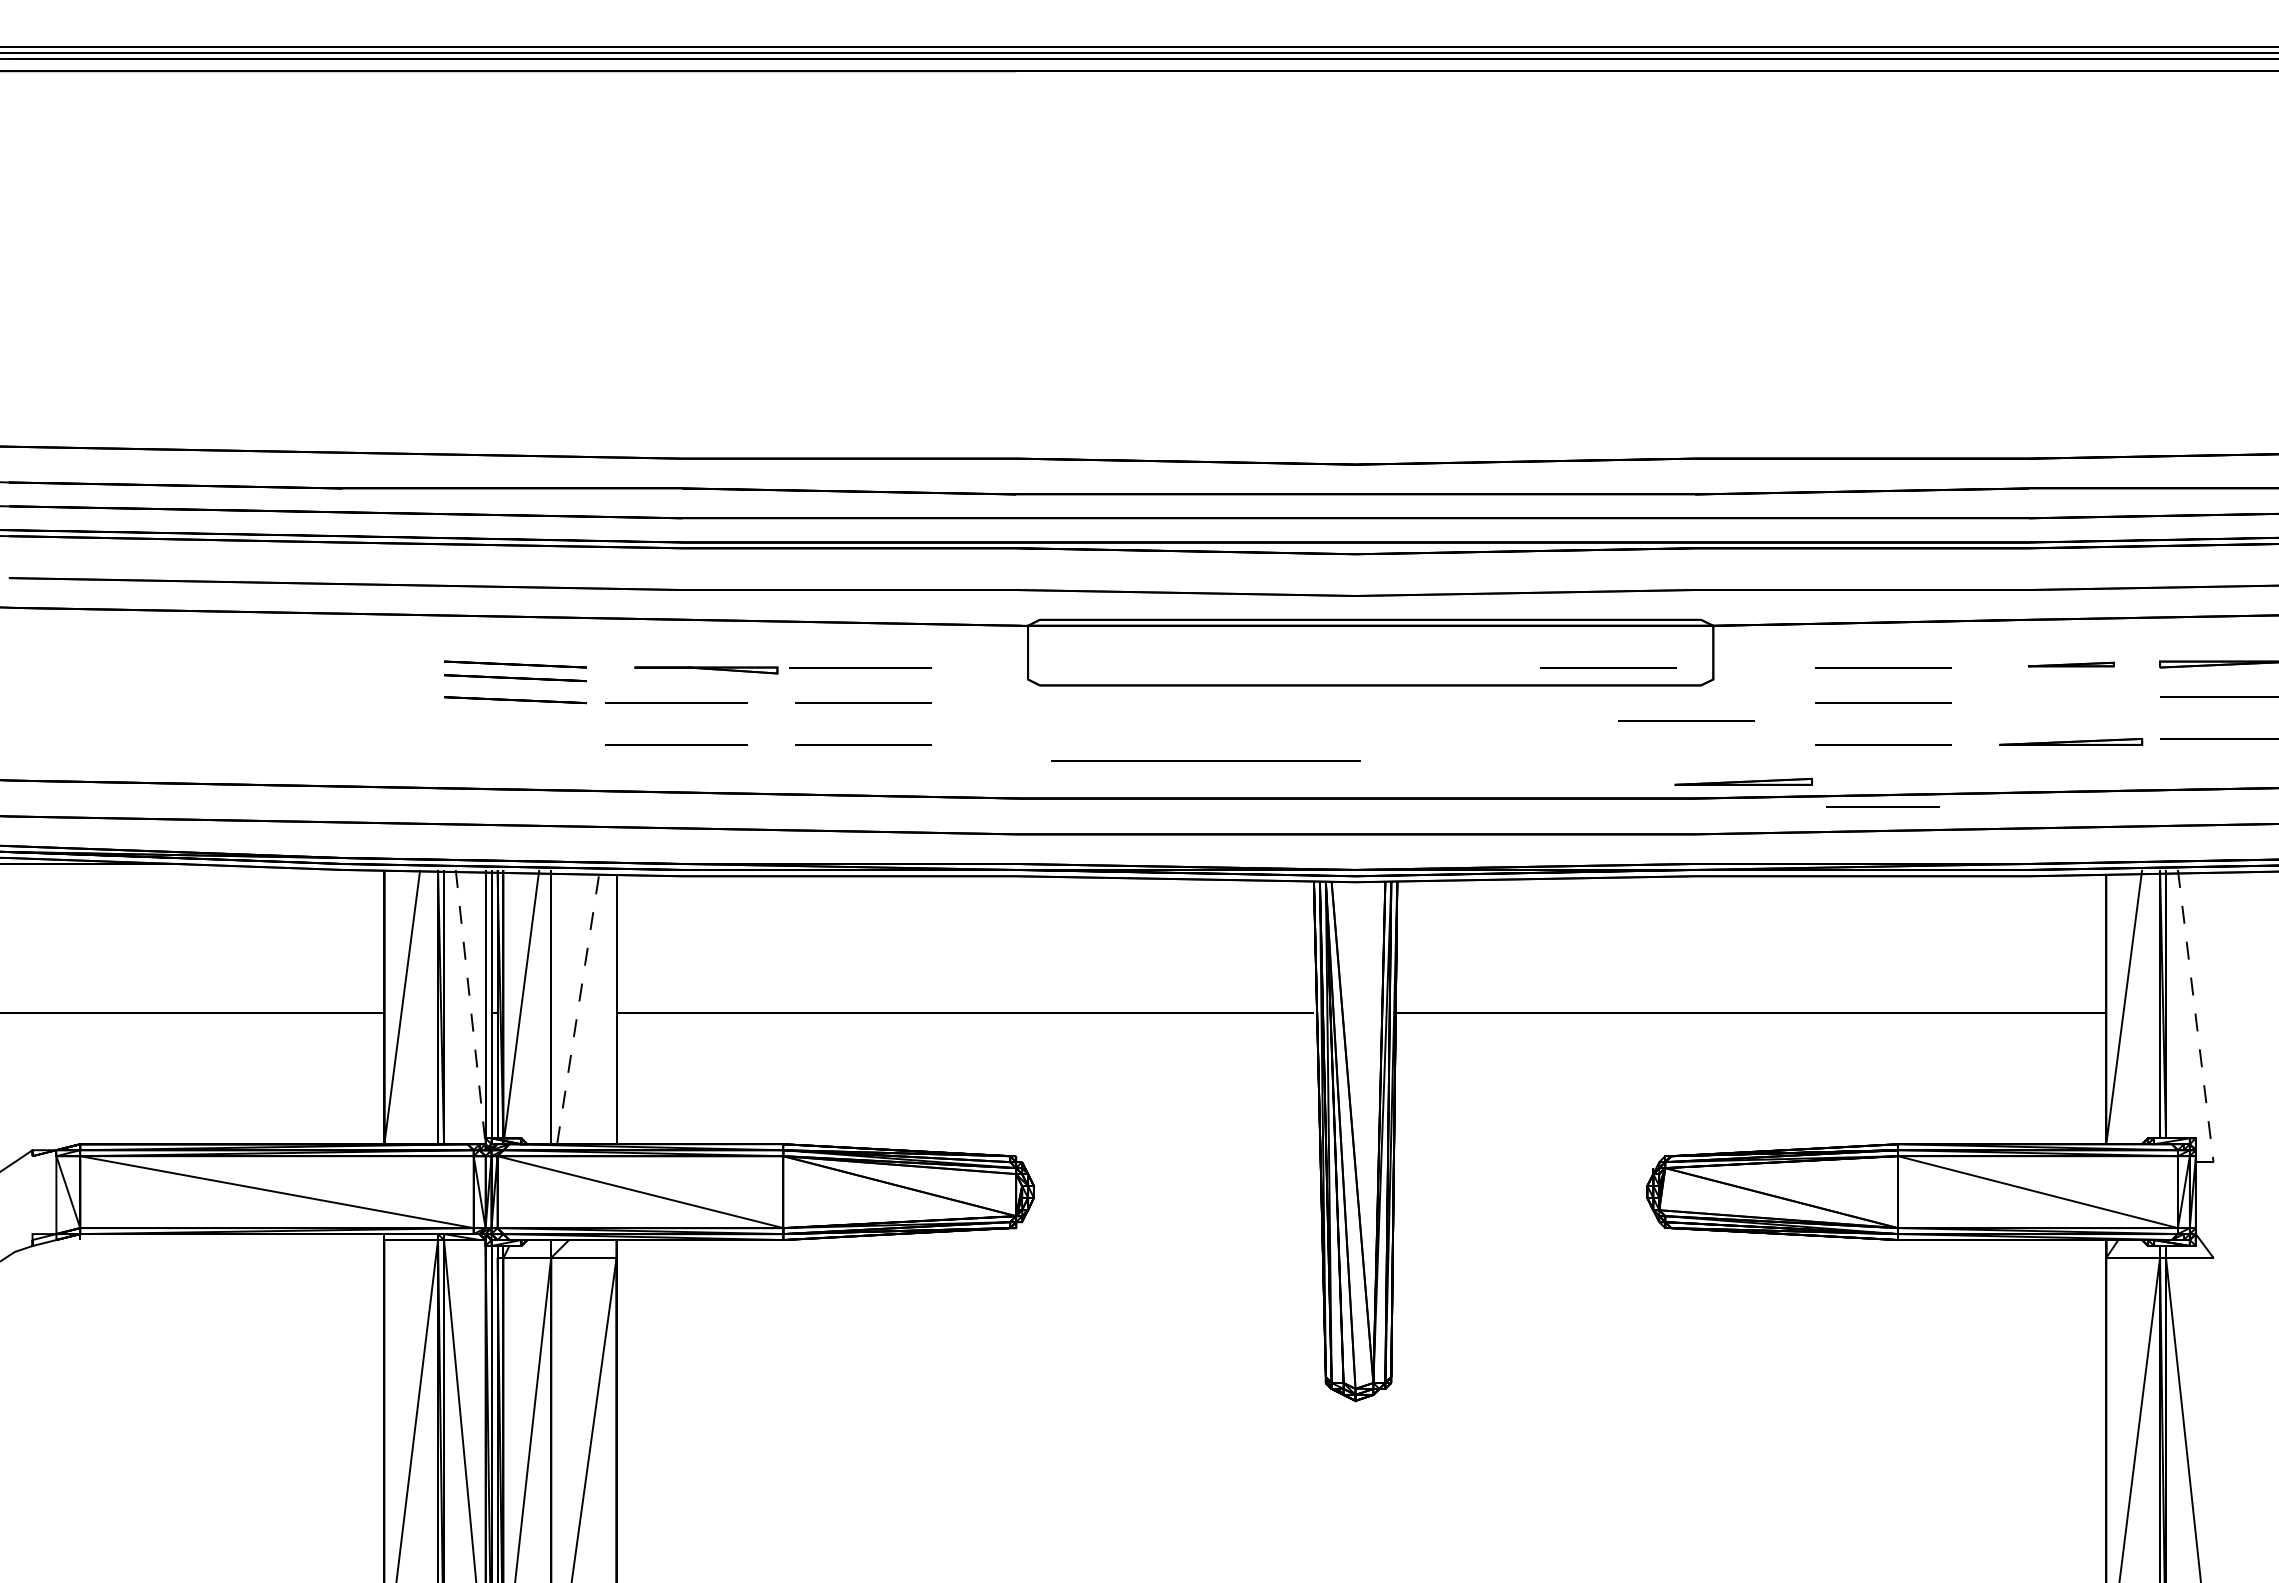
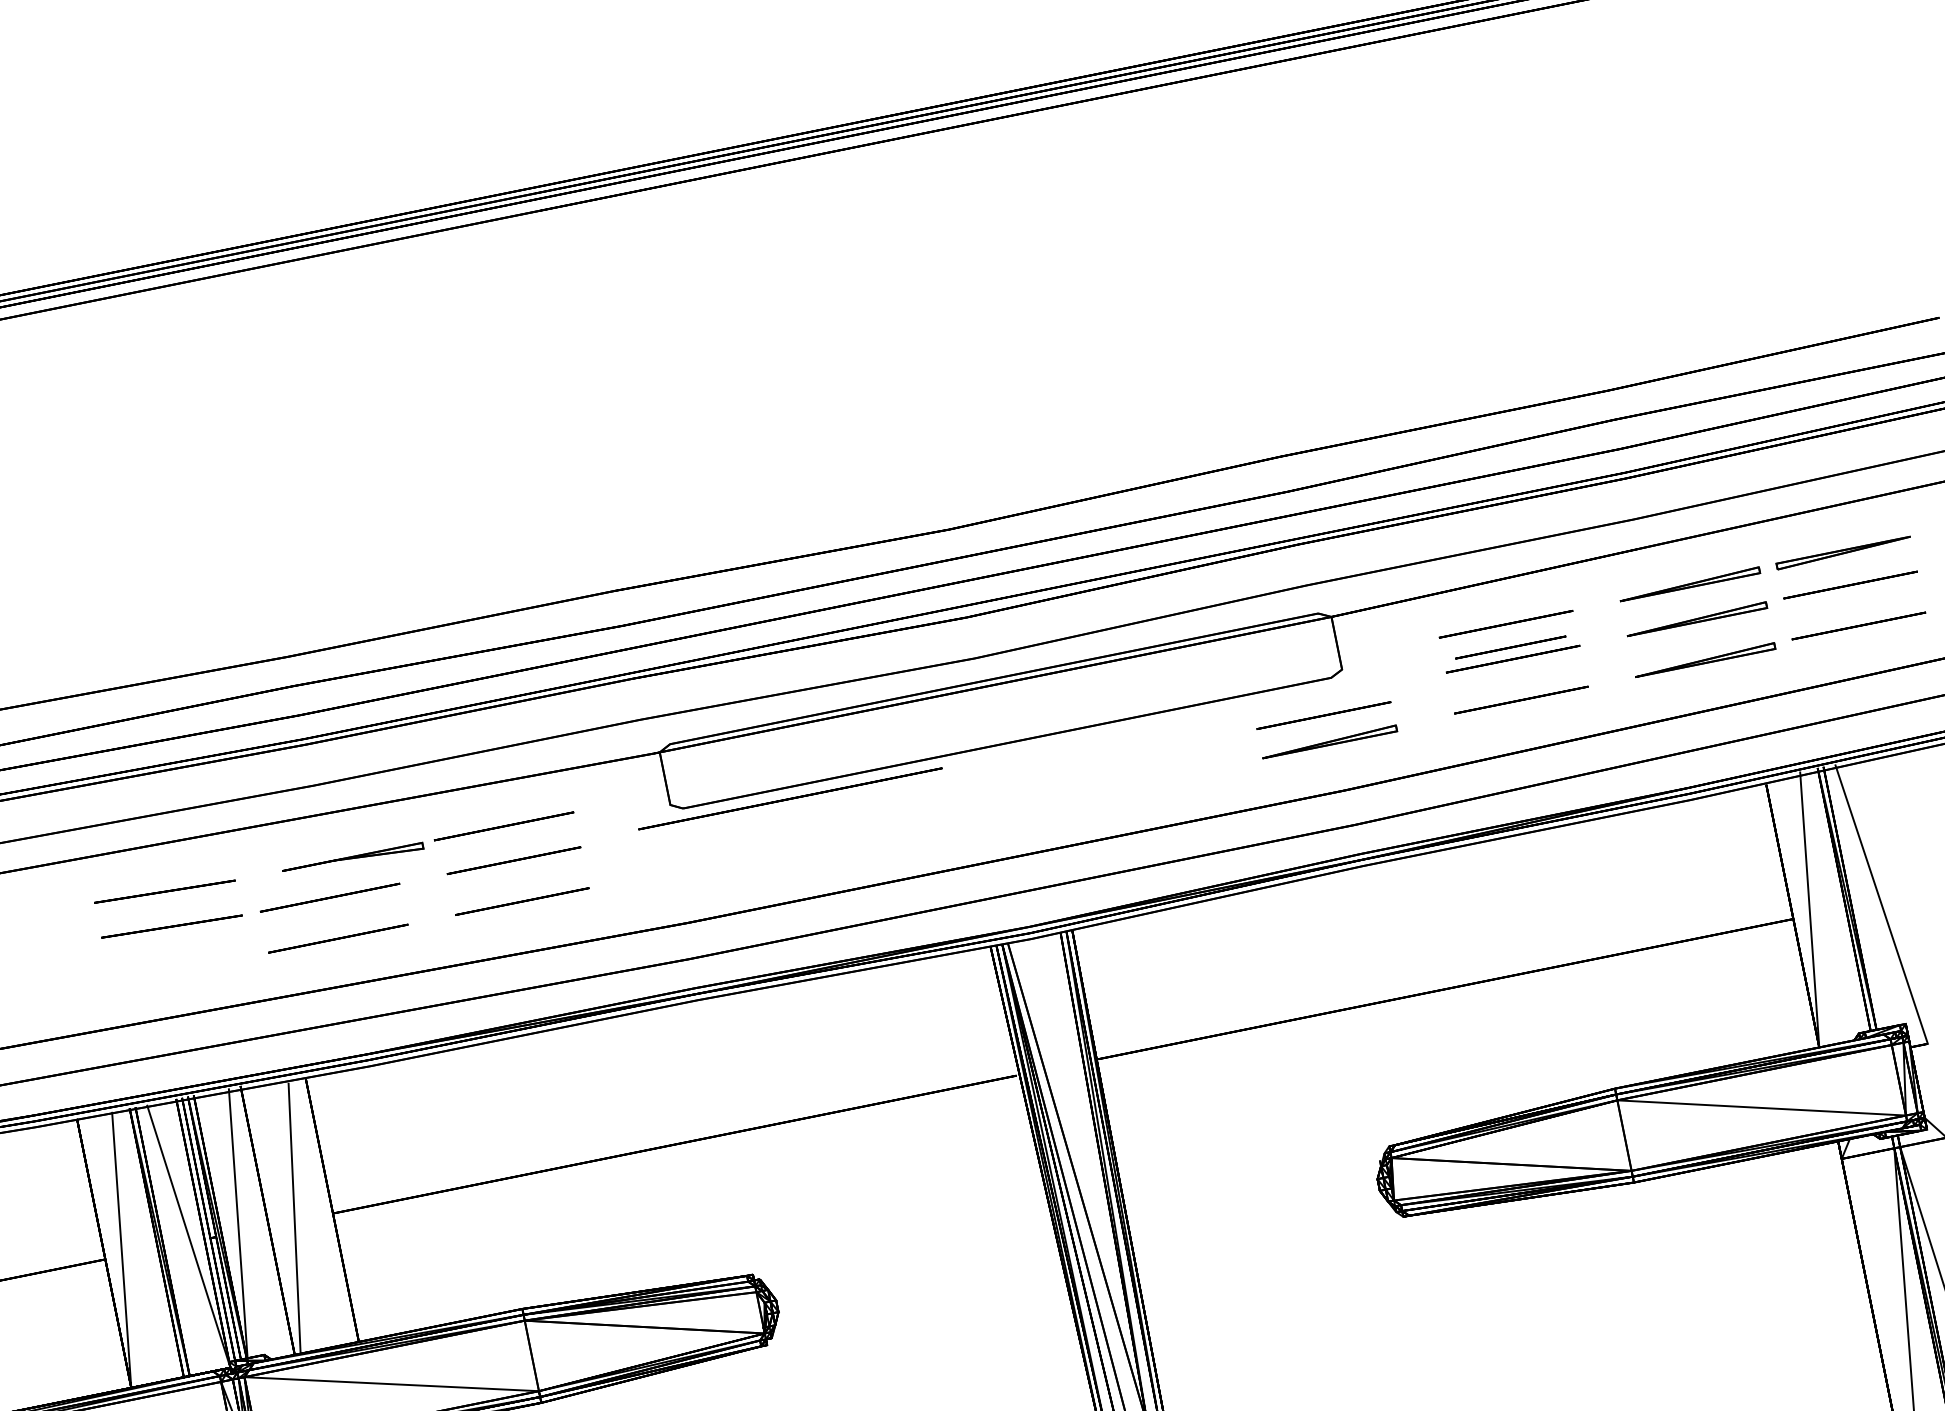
part: (2071, 664) -> (1690, 584), size x1.67
line: (1608, 667) -> (1236, 678), removed
line: (515, 678) -> (167, 905), removed
part: (2071, 700) -> (1697, 619), added
line: (1205, 760) -> (789, 798), moved
part: (1743, 781) -> (1329, 741), moved
line: (1882, 806) -> (1510, 646), moved
line: (578, 1010) -> (295, 1218), dashed -> solid
line: (2196, 1025) -> (1884, 913), dashed -> solid
line: (473, 1028) -> (195, 1256), dashed -> solid

